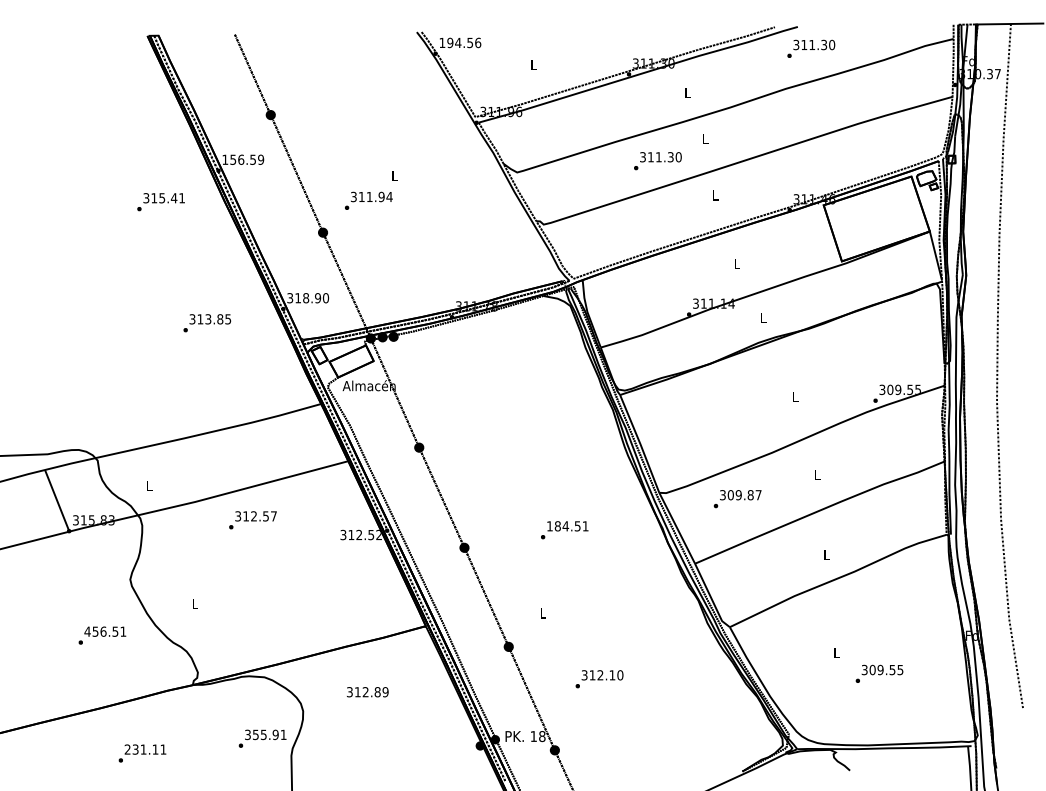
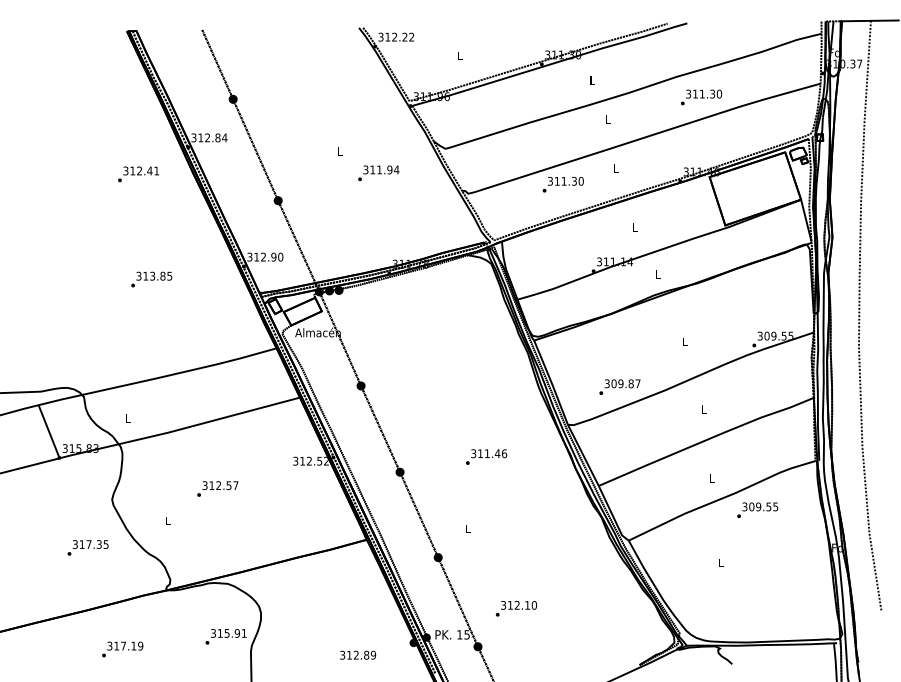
text: (460, 42) -> (396, 36), 194.56 -> 312.22
text: (811, 48) -> (701, 97), moved
text: (243, 159) -> (209, 137), 156.59 -> 312.84
text: (657, 161) -> (562, 185), moved
text: (162, 198) -> (139, 171), 315.41 -> 312.41
text: (368, 200) -> (378, 172), moved
text: (306, 298) -> (263, 257), 318.90 -> 312.90
text: (207, 323) -> (151, 279), moved
text: (737, 499) -> (619, 387), moved
text: (252, 520) -> (217, 489), moved
text: (567, 526) -> (488, 453), 184.51 -> 311.46
text: (105, 631) -> (90, 544), 456.51 -> 317.35
text: (879, 673) -> (757, 509), moved
text: (599, 679) -> (516, 608), moved
text: (367, 692) -> (357, 655), moved
text: (255, 734) -> (219, 633), 355.91 -> 315.91
text: (542, 736) -> (467, 634), 18 -> 15
text: (145, 749) -> (125, 646), 231.11 -> 317.19

